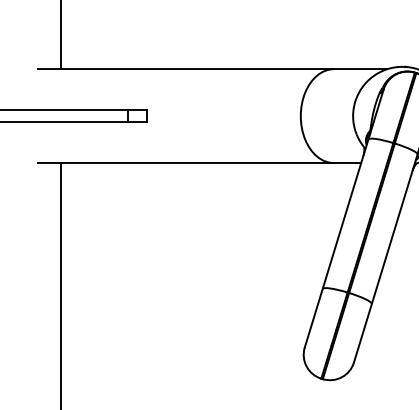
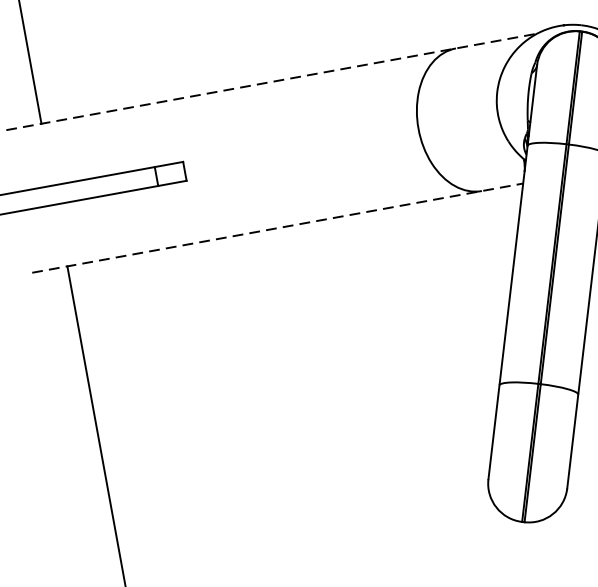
line: (212, 69) -> (271, 82), solid -> dashed
line: (199, 163) -> (277, 228), solid -> dashed

